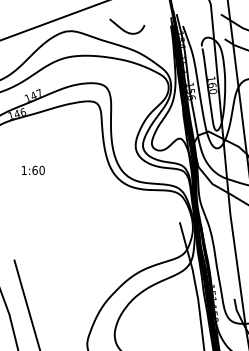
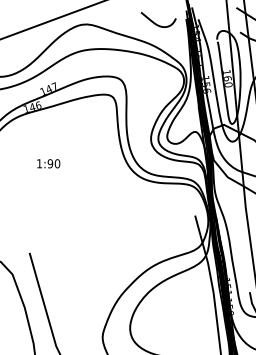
curve: (124, 29) -> (155, 22), moved
text: (35, 170) -> (50, 163), 1:60 -> 1:90

